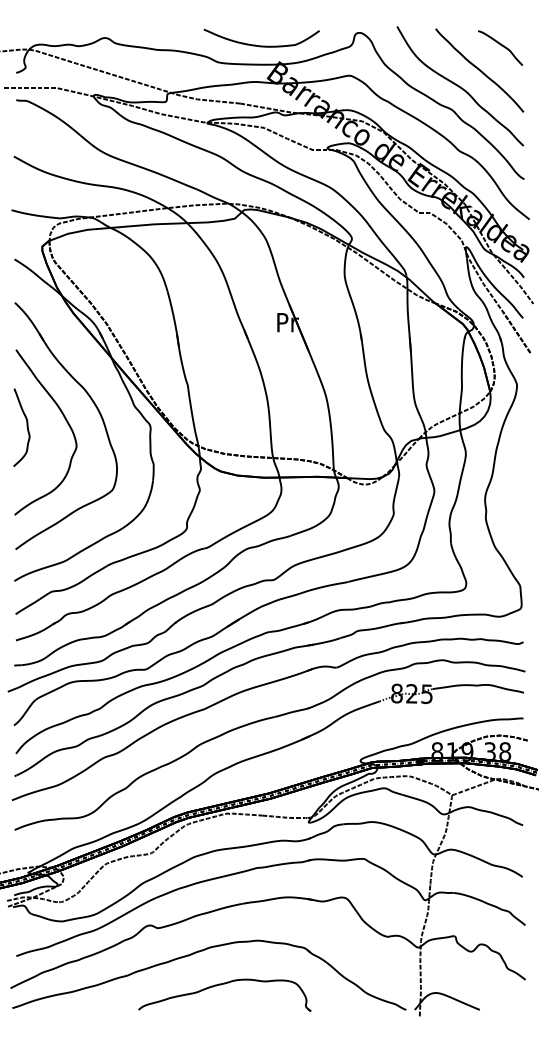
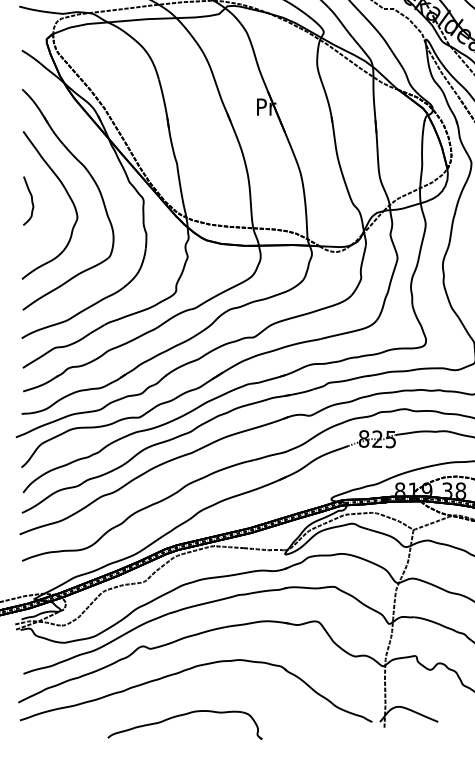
part: (21, 427) -> (28, 200), size x0.7
part: (221, 985) -> (182, 716), moved

